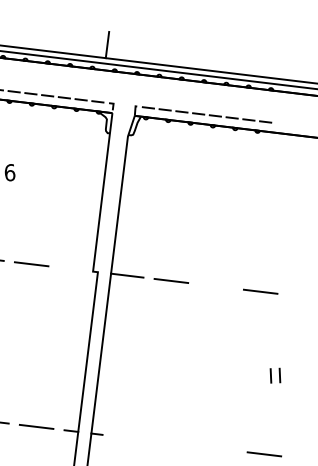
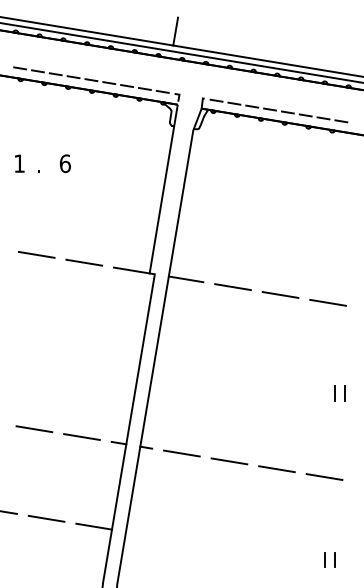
line: (76, 269) -> (131, 270), added
line: (215, 285) -> (280, 294), added
line: (130, 438) -> (181, 453), added
line: (175, 443) -> (229, 461), added
line: (219, 449) -> (276, 469), added

